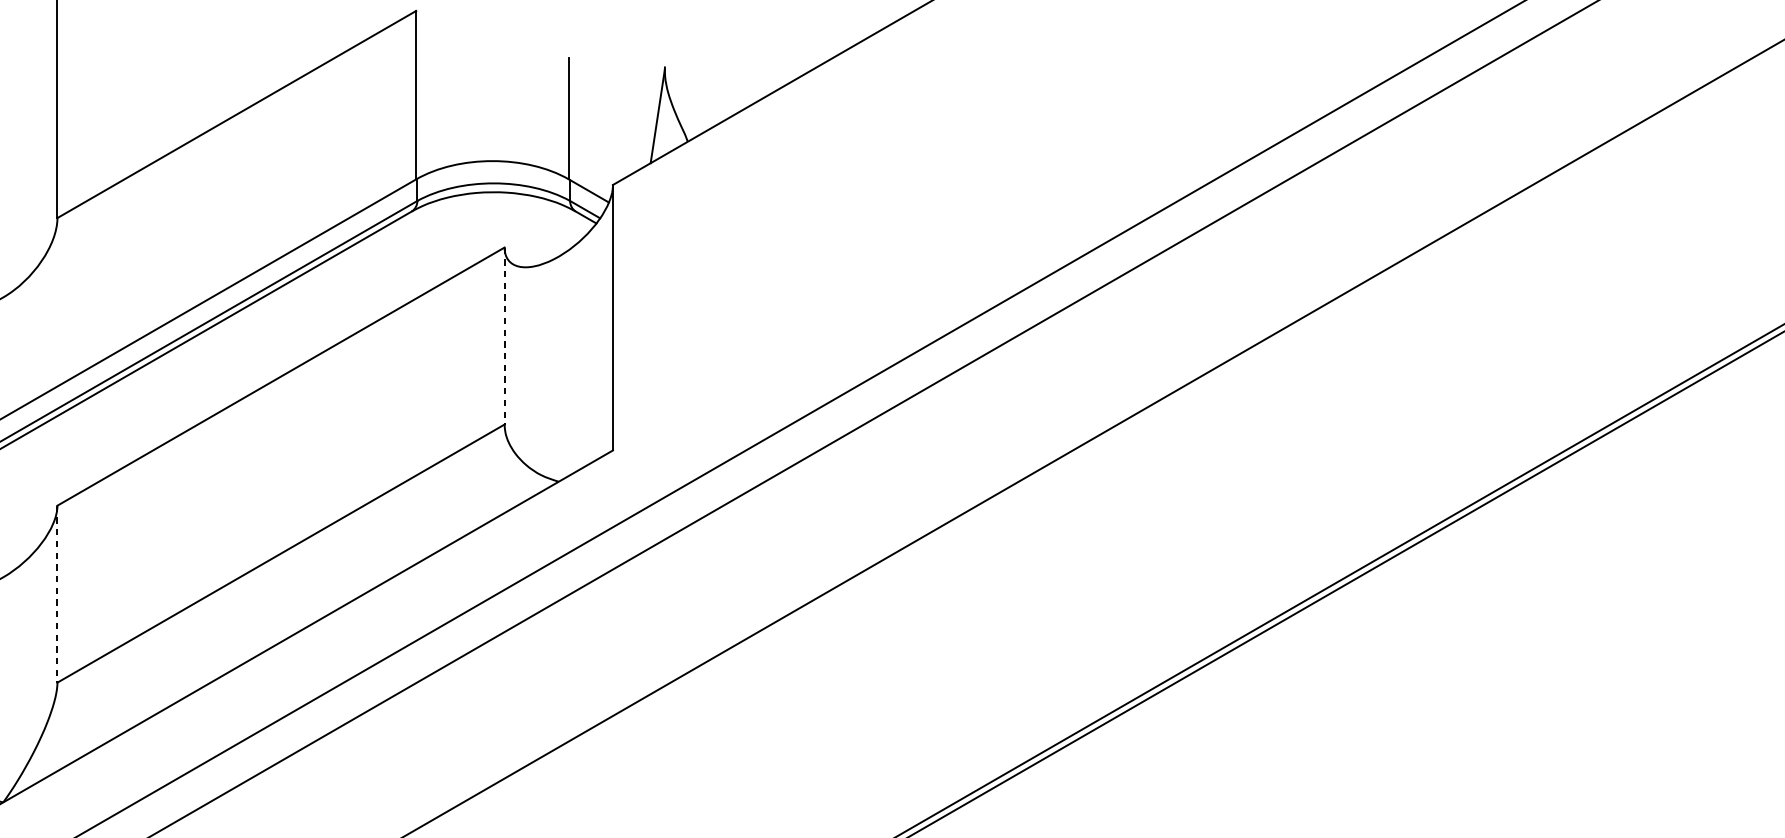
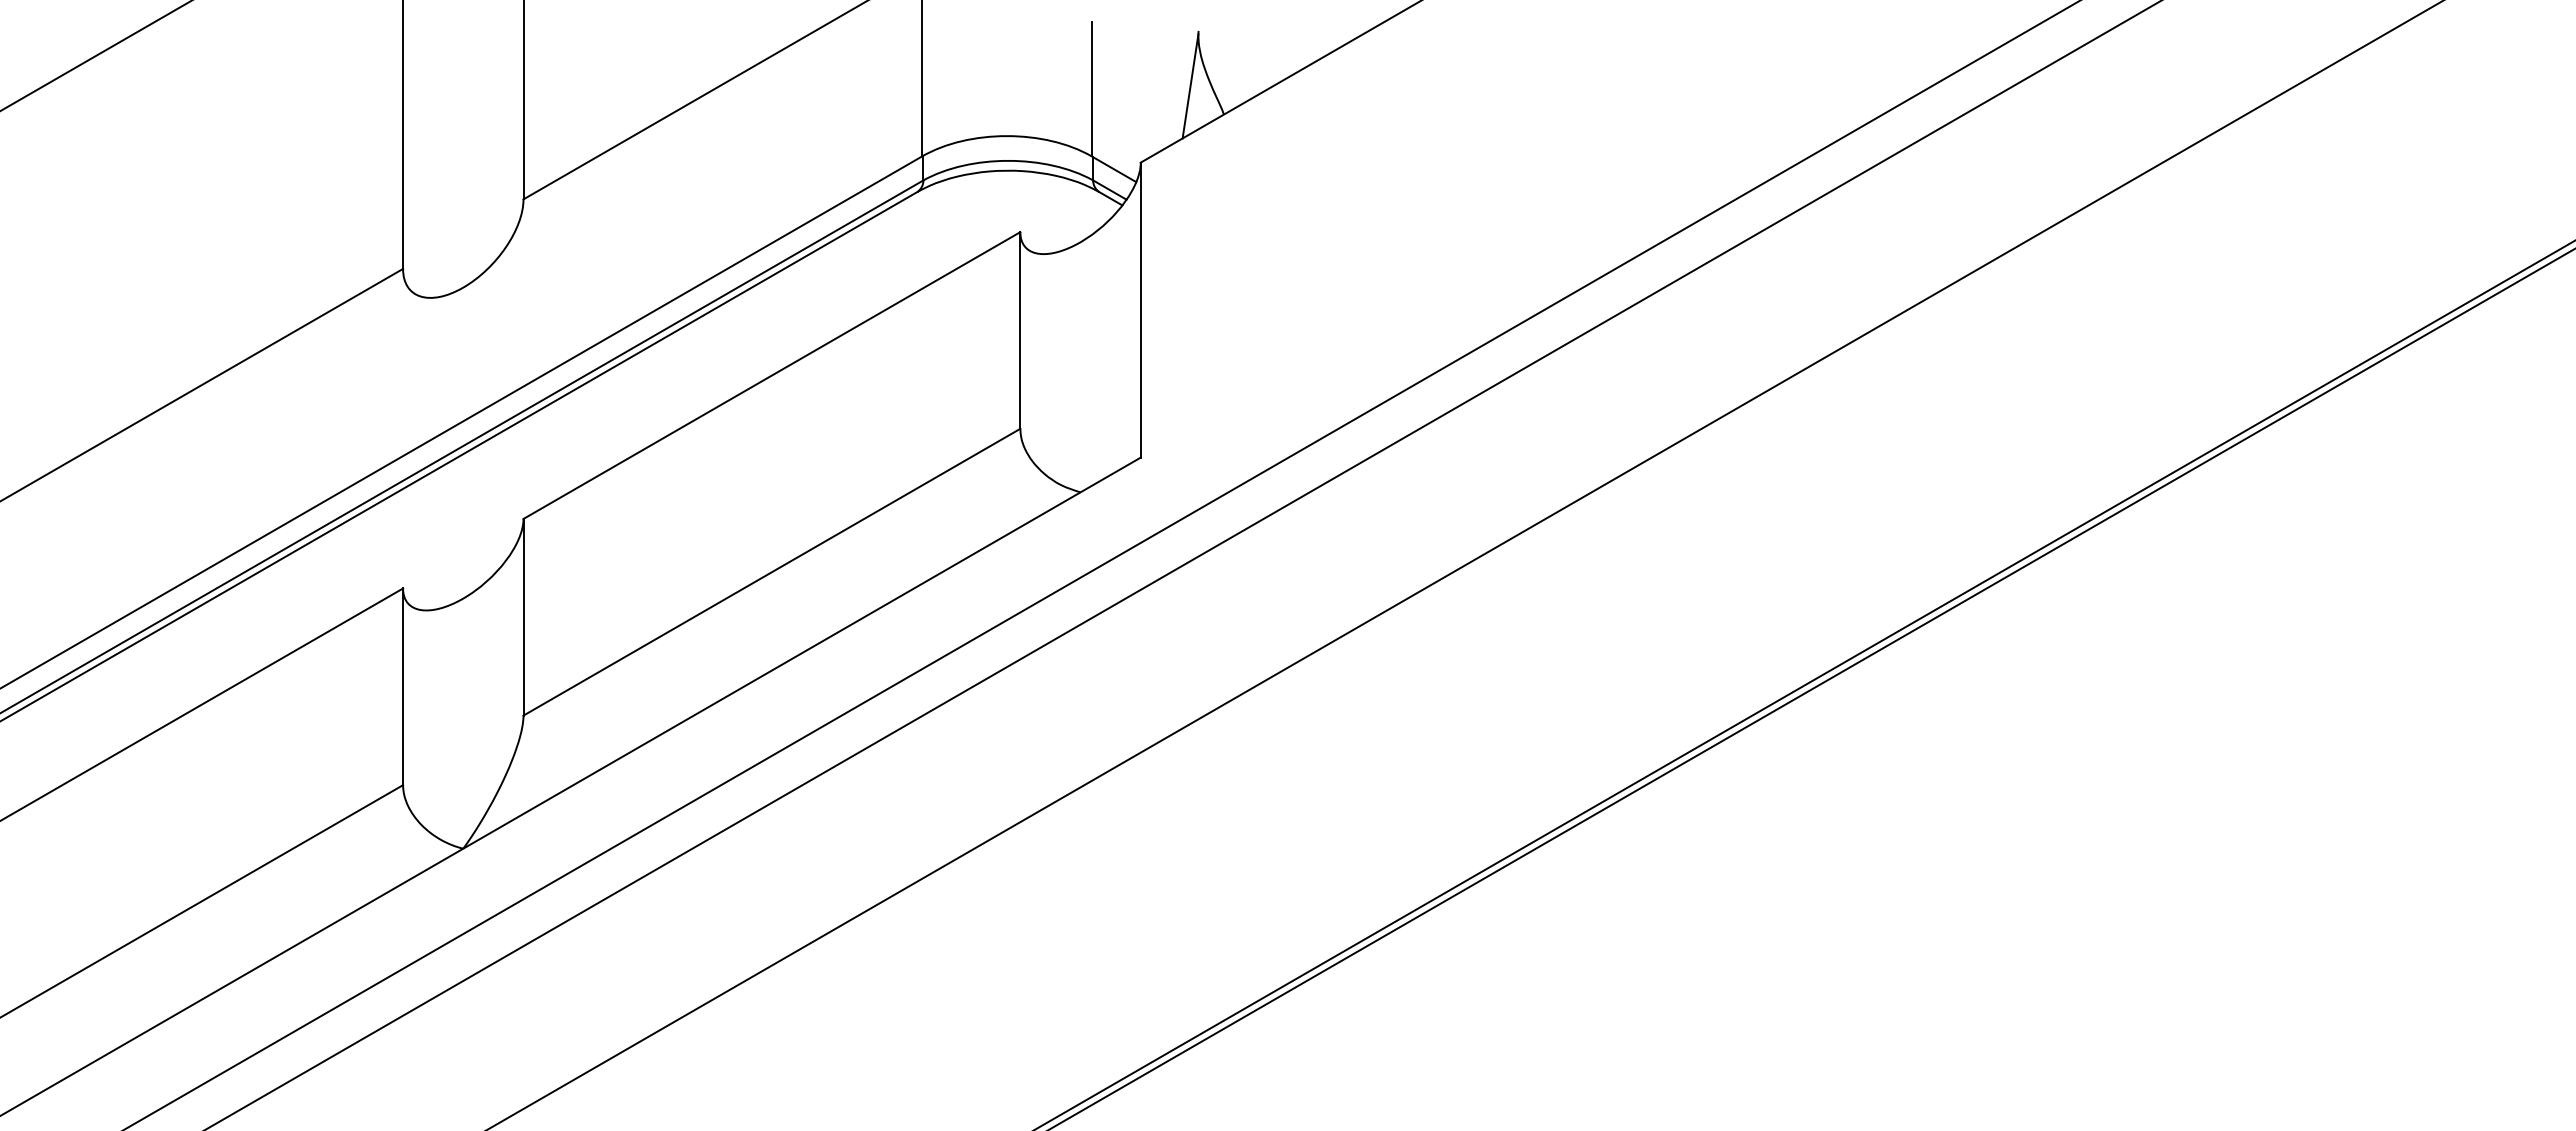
line: (504, 336) -> (1020, 330), dashed -> solid
line: (57, 594) -> (523, 617), dashed -> solid

